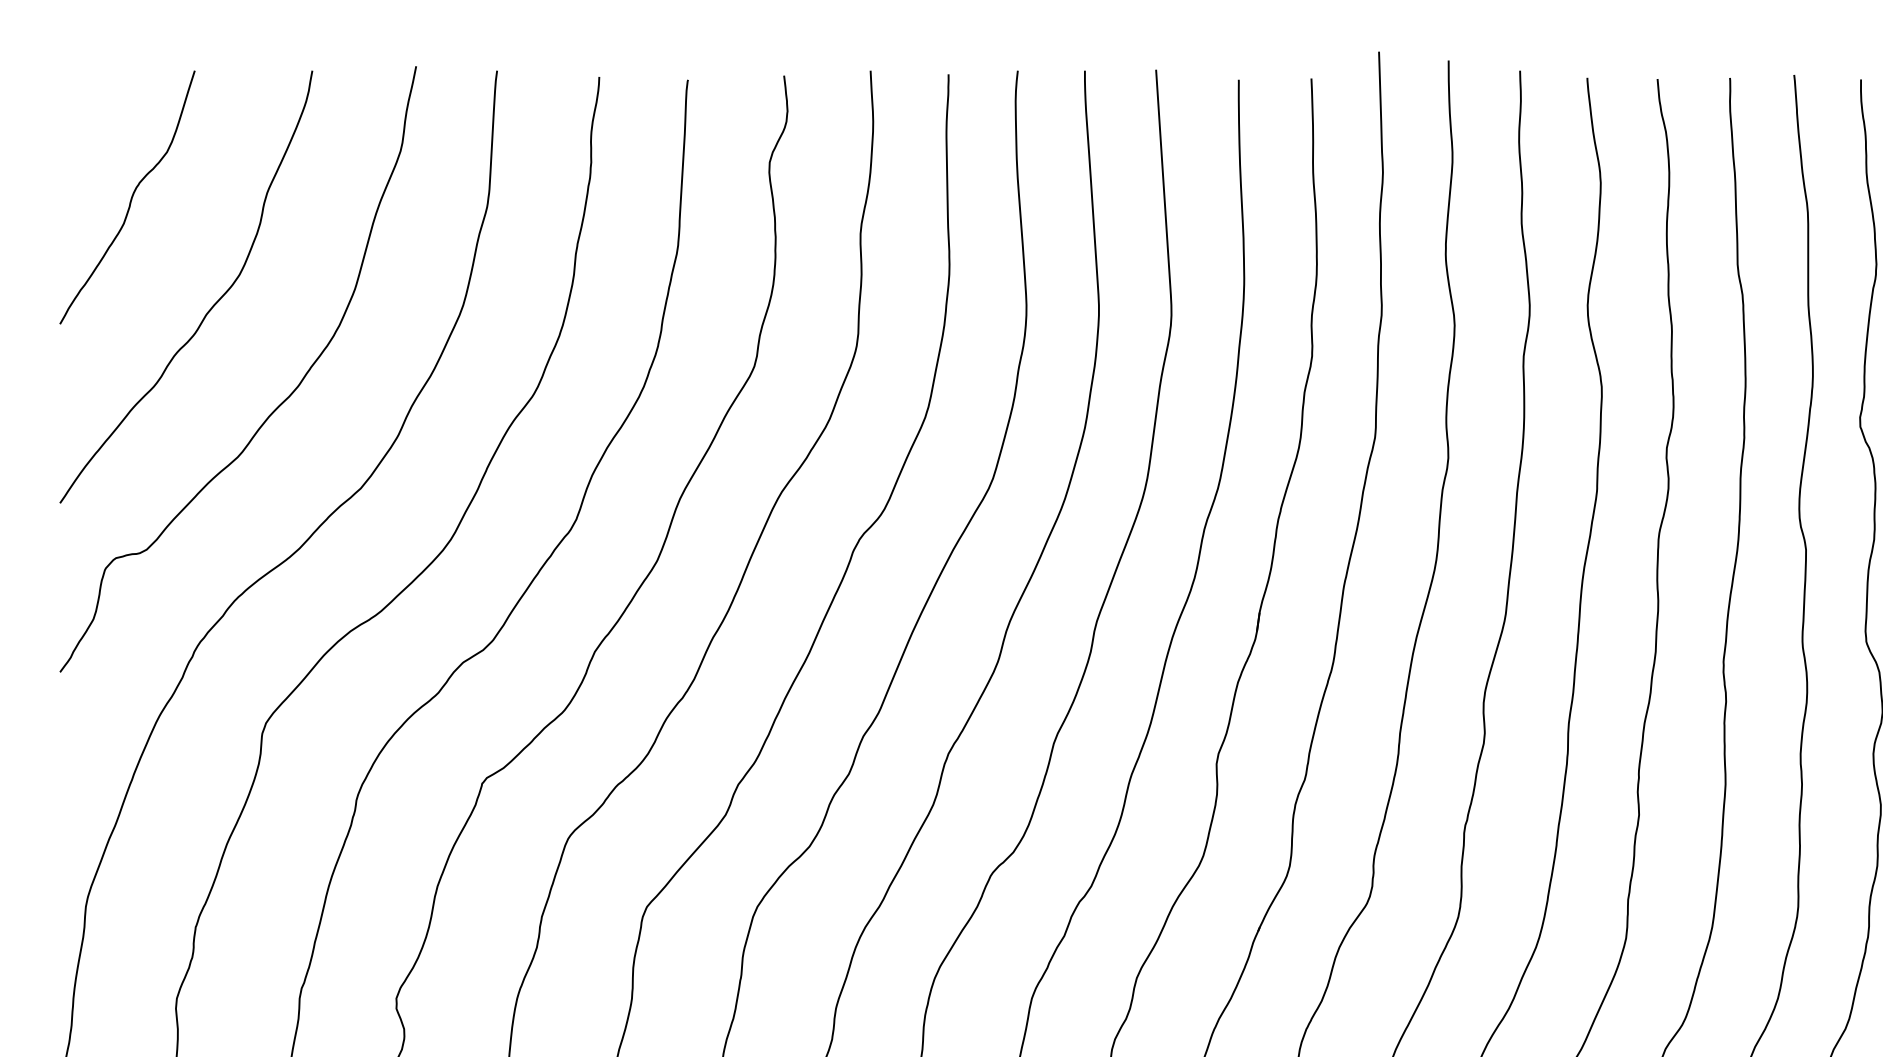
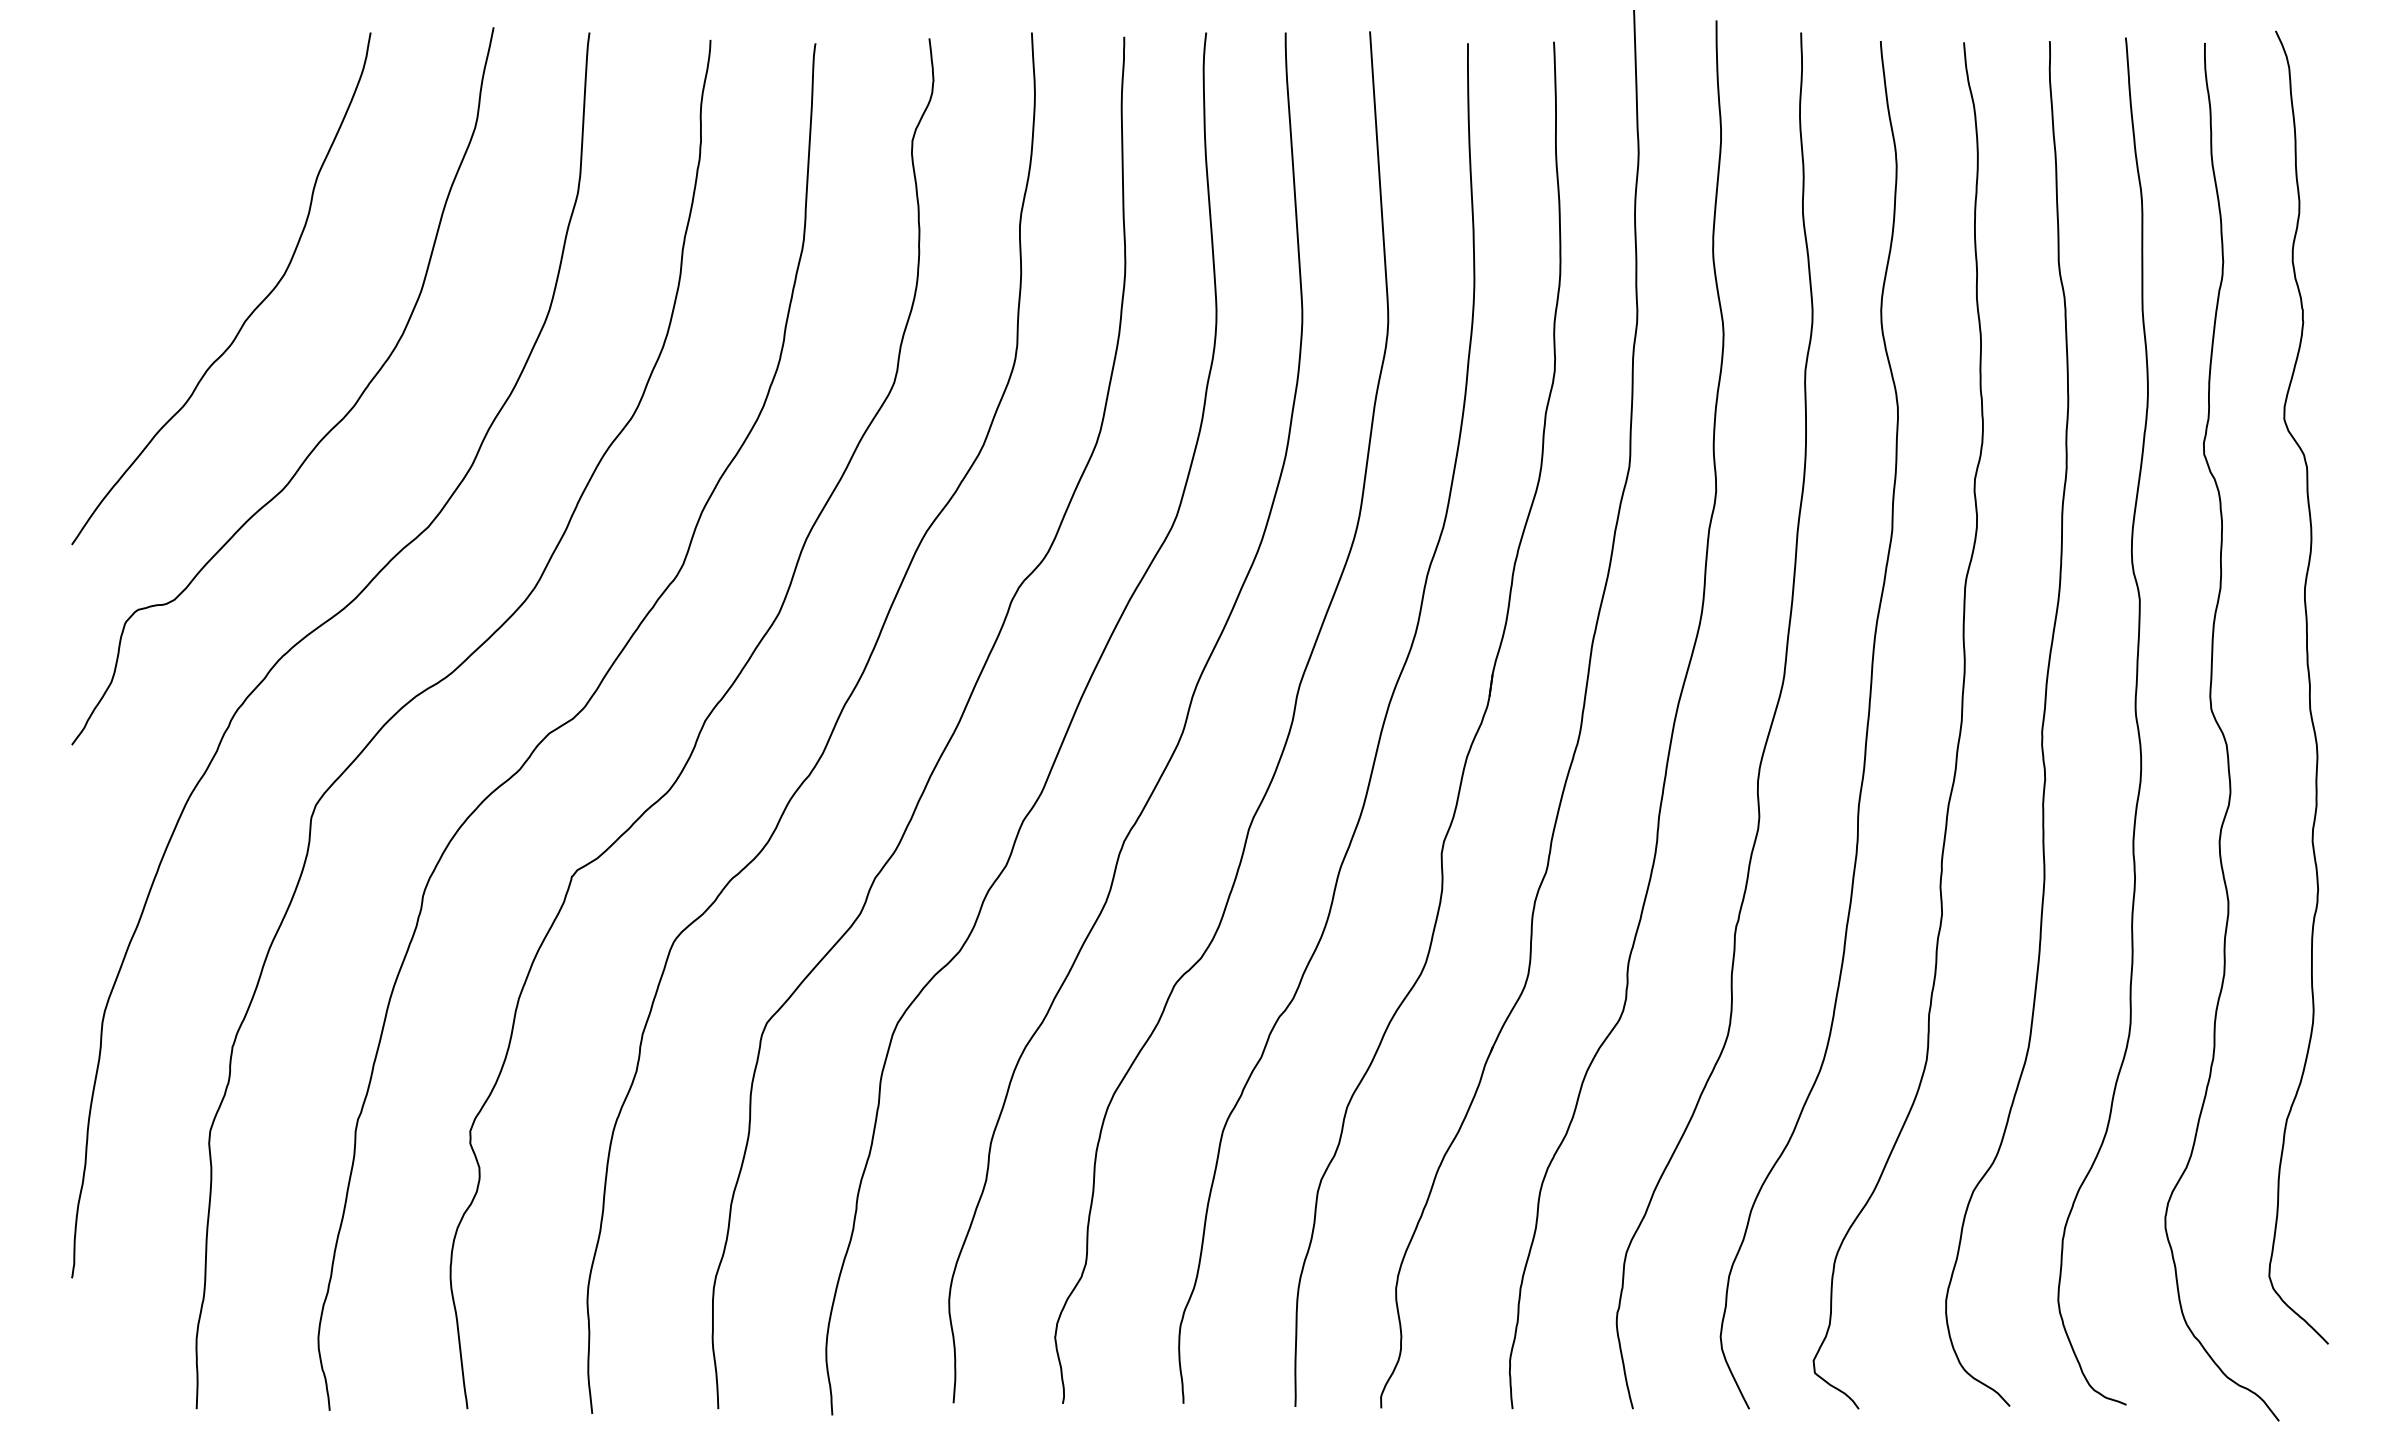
curve: (130, 198) -> (155, 183), removed

